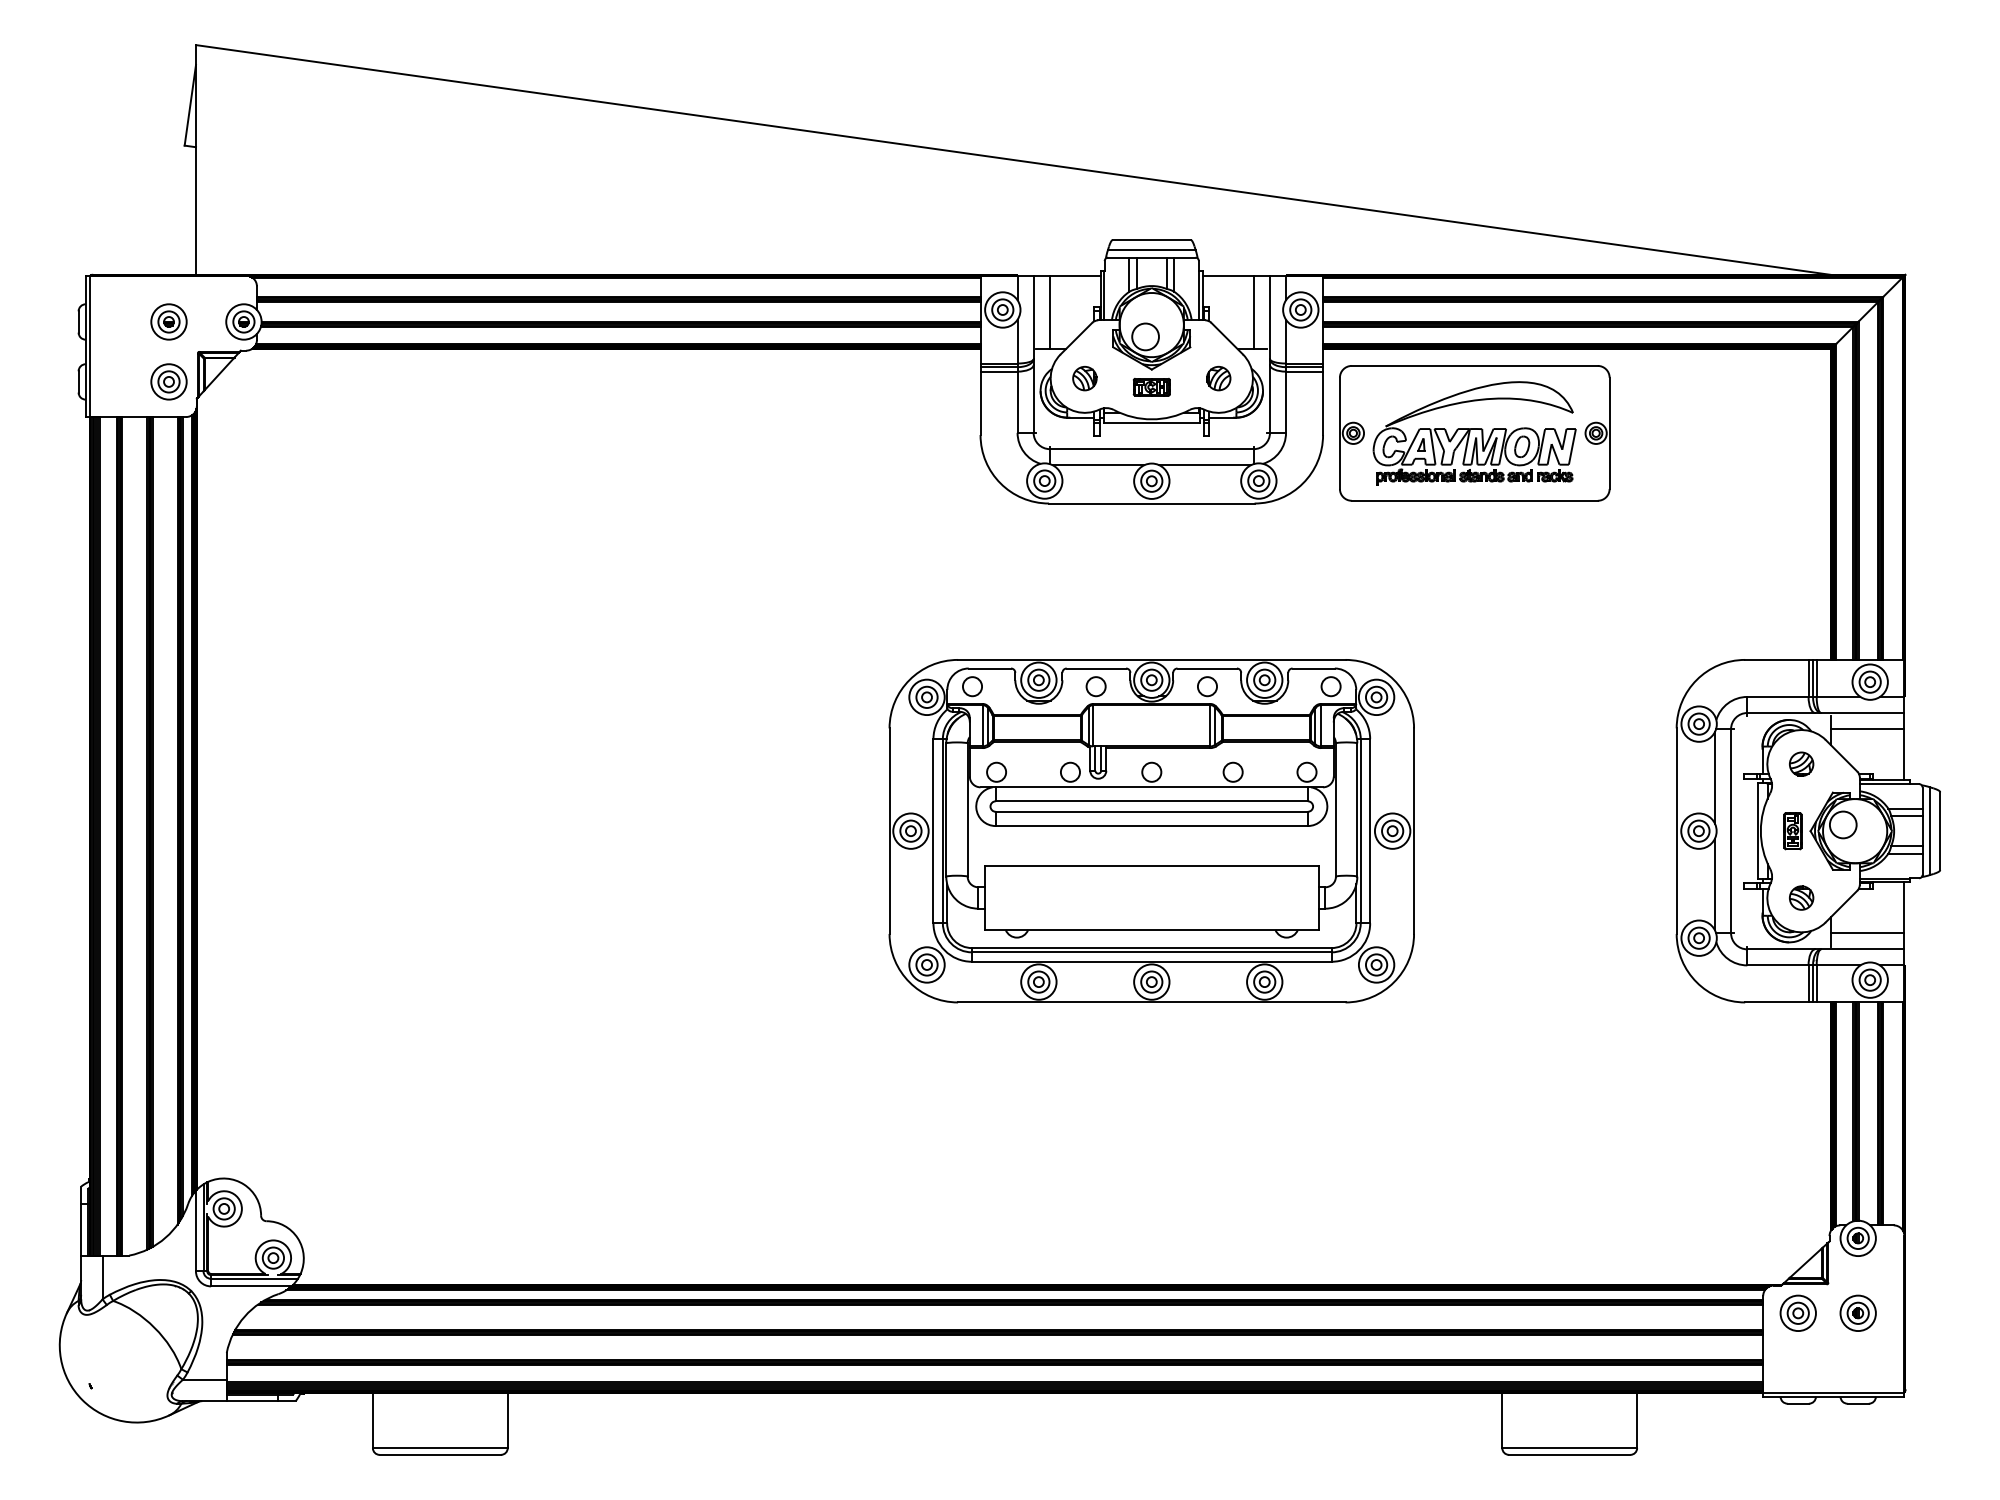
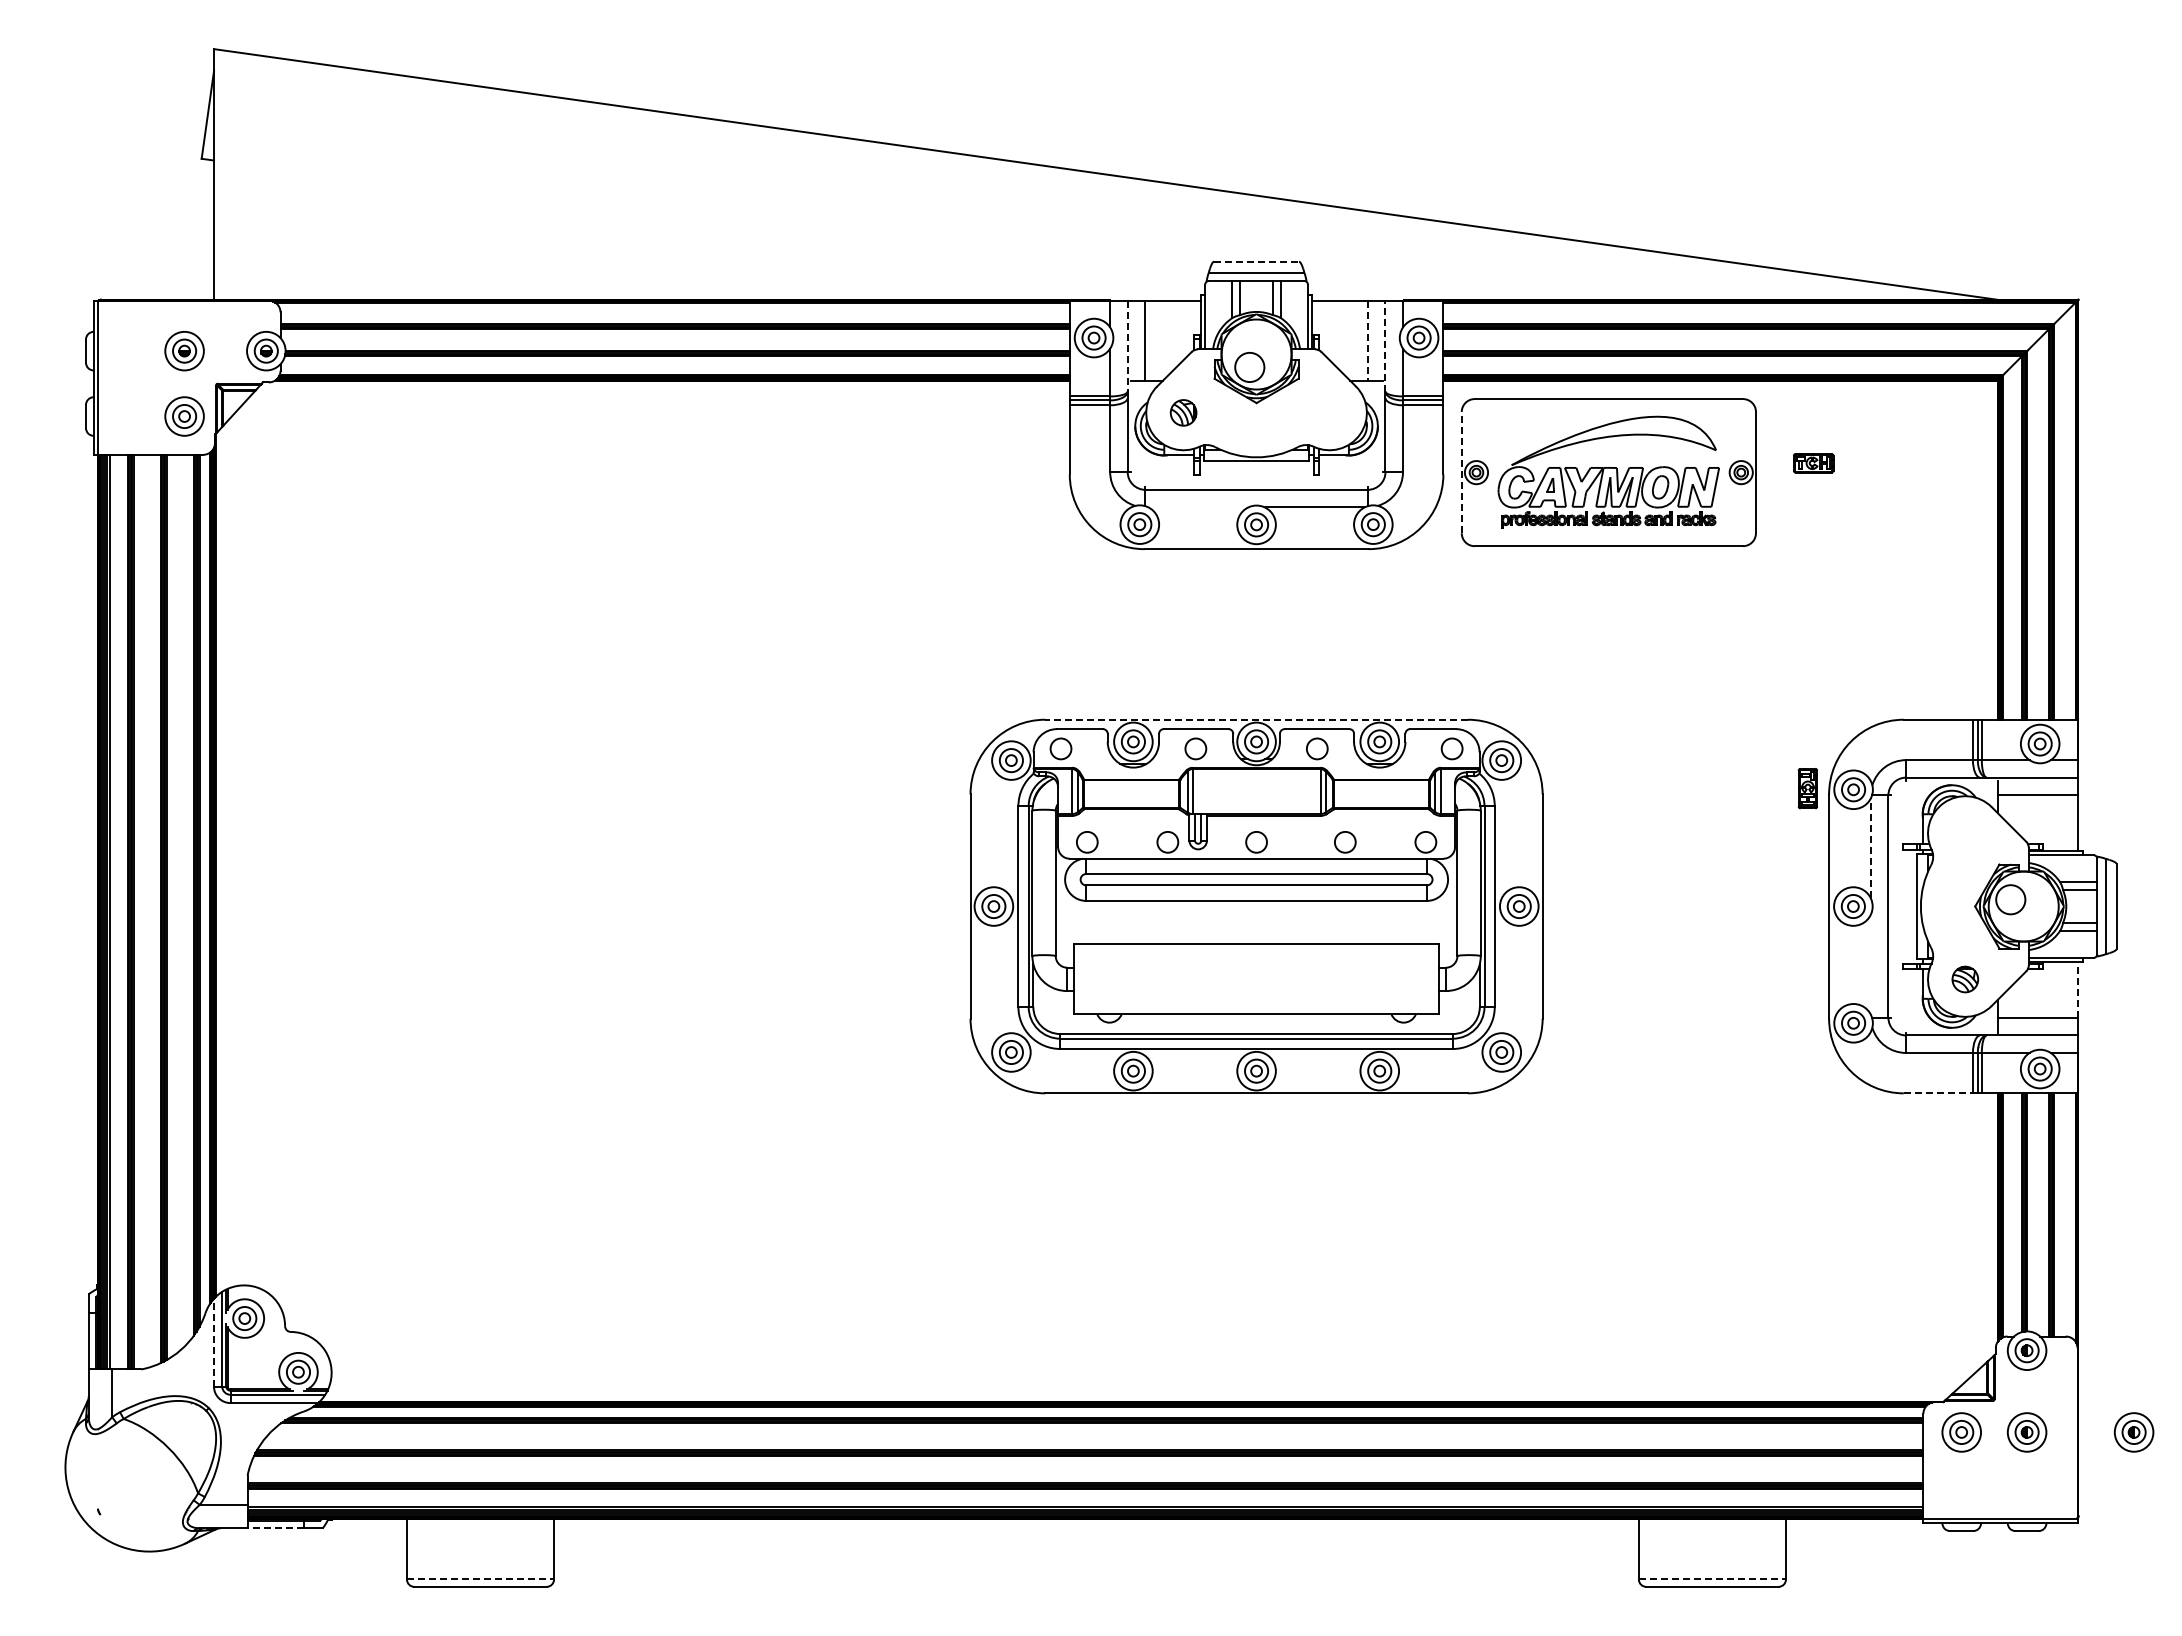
line: (1152, 239) -> (1257, 261), solid -> dashed
line: (1253, 312) -> (1367, 340), solid -> dashed
line: (1269, 316) -> (1385, 345), solid -> dashed
line: (1033, 317) -> (1127, 346), solid -> dashed
part: (1218, 378) -> (1329, 412), removed
part: (1151, 387) -> (1813, 463), moved
line: (1339, 433) -> (1461, 472), solid -> dashed
line: (1098, 465) -> (1198, 507), removed
line: (1151, 659) -> (1256, 719), solid -> dashed
part: (1801, 764) -> (1965, 833), removed
line: (1714, 777) -> (1870, 847), solid -> dashed
part: (1792, 831) -> (1807, 788), moved
line: (1714, 884) -> (1870, 964), removed
line: (1904, 907) -> (2077, 989), solid -> dashed
line: (1776, 1002) -> (1938, 1093), solid -> dashed
line: (195, 1230) -> (213, 1342), solid -> dashed
part: (1955, 1313) -> (2133, 1432), added
line: (252, 1401) -> (275, 1528), solid -> dashed
line: (440, 1448) -> (480, 1579), solid -> dashed
line: (1569, 1448) -> (1712, 1579), solid -> dashed

